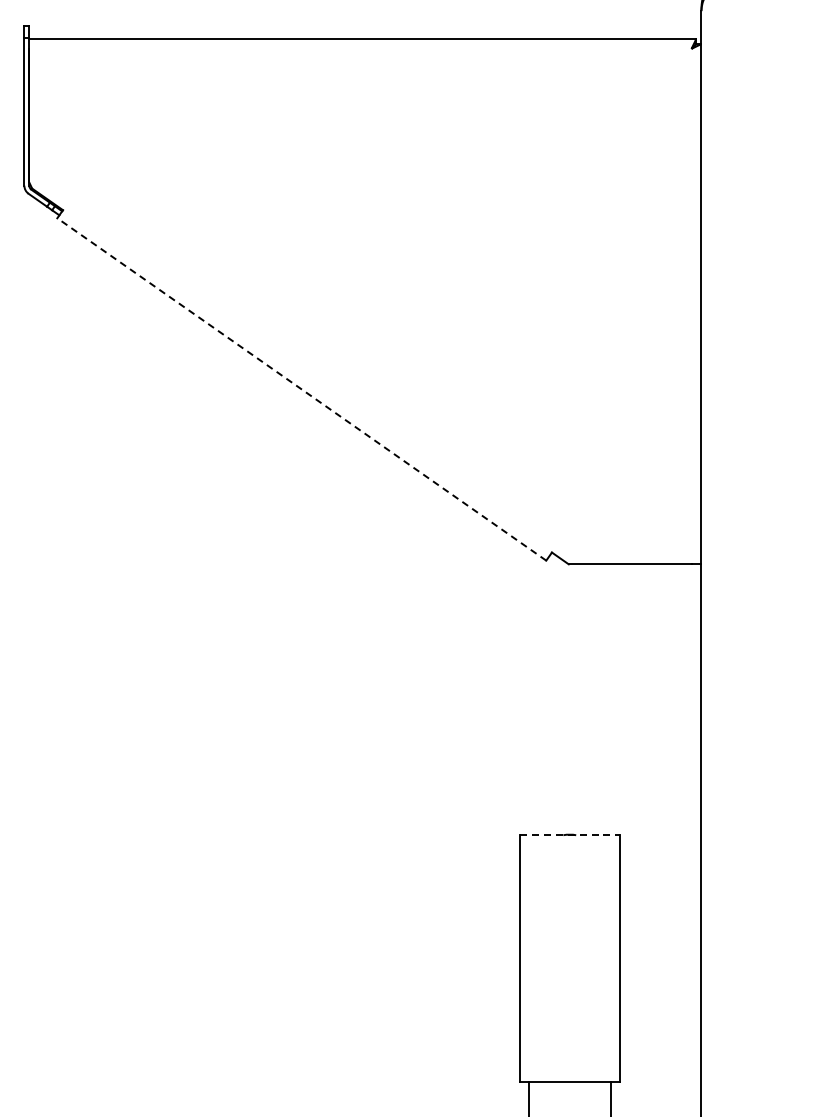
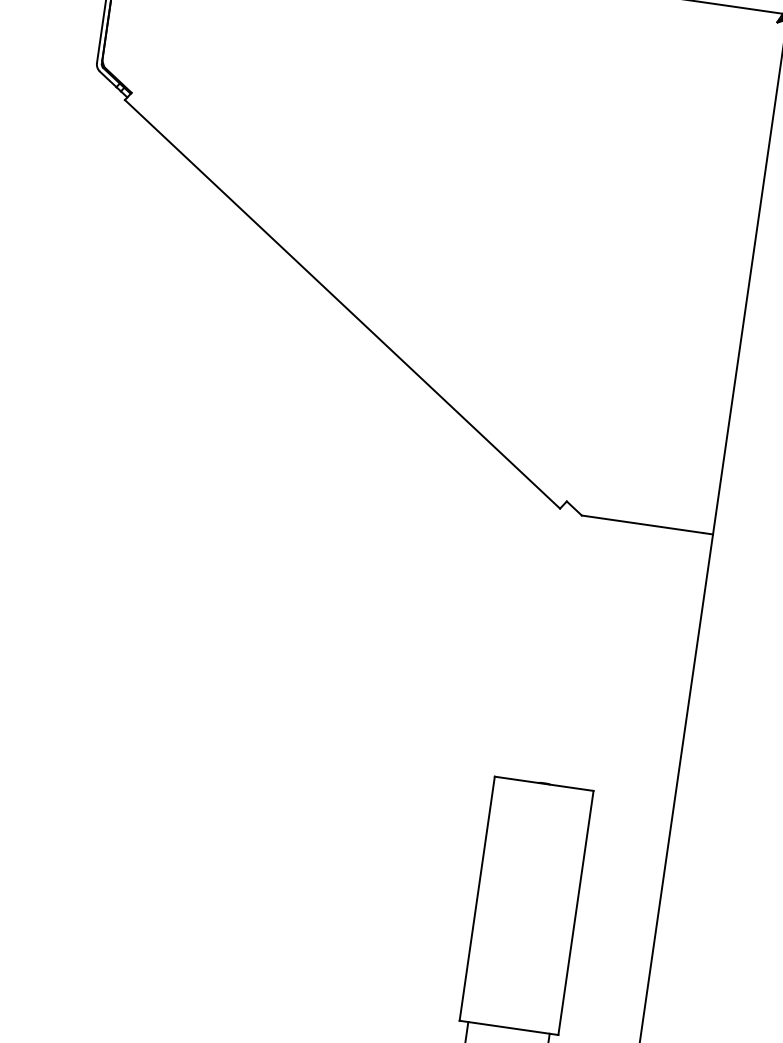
line: (301, 389) -> (342, 304), dashed -> solid
line: (569, 835) -> (543, 784), dashed -> solid

